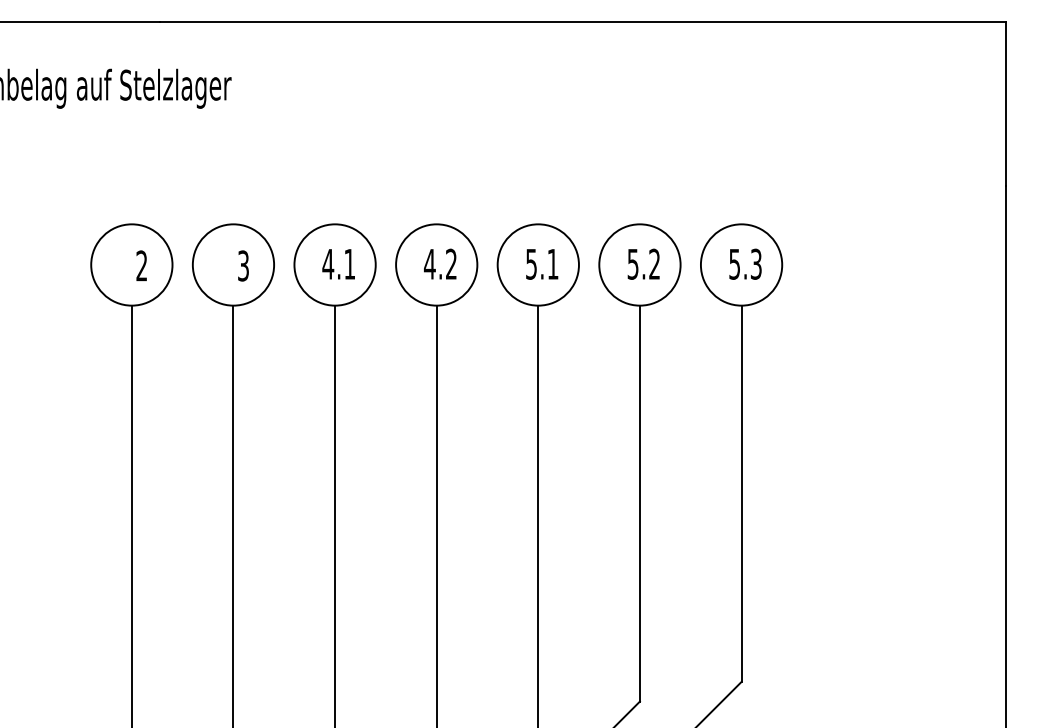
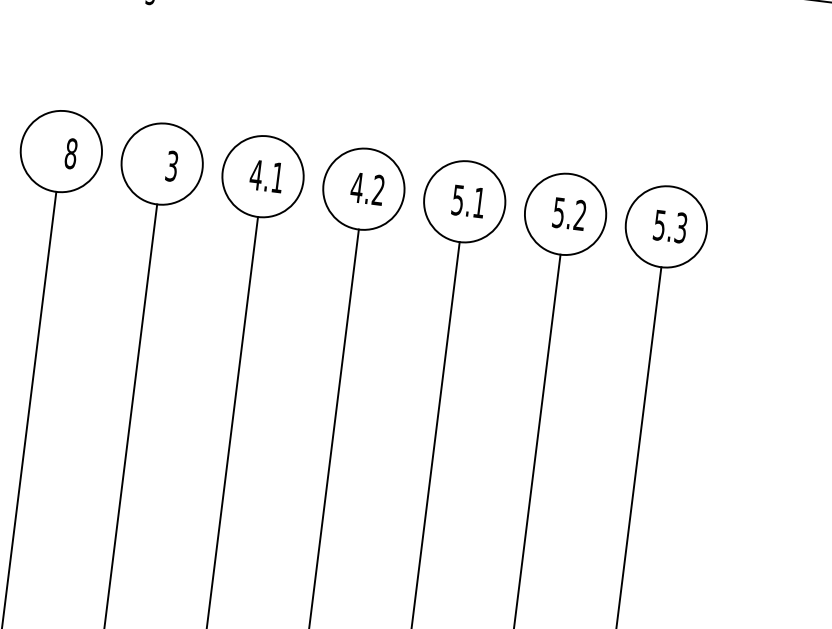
text: (141, 265) -> (70, 153), 2 -> 8

